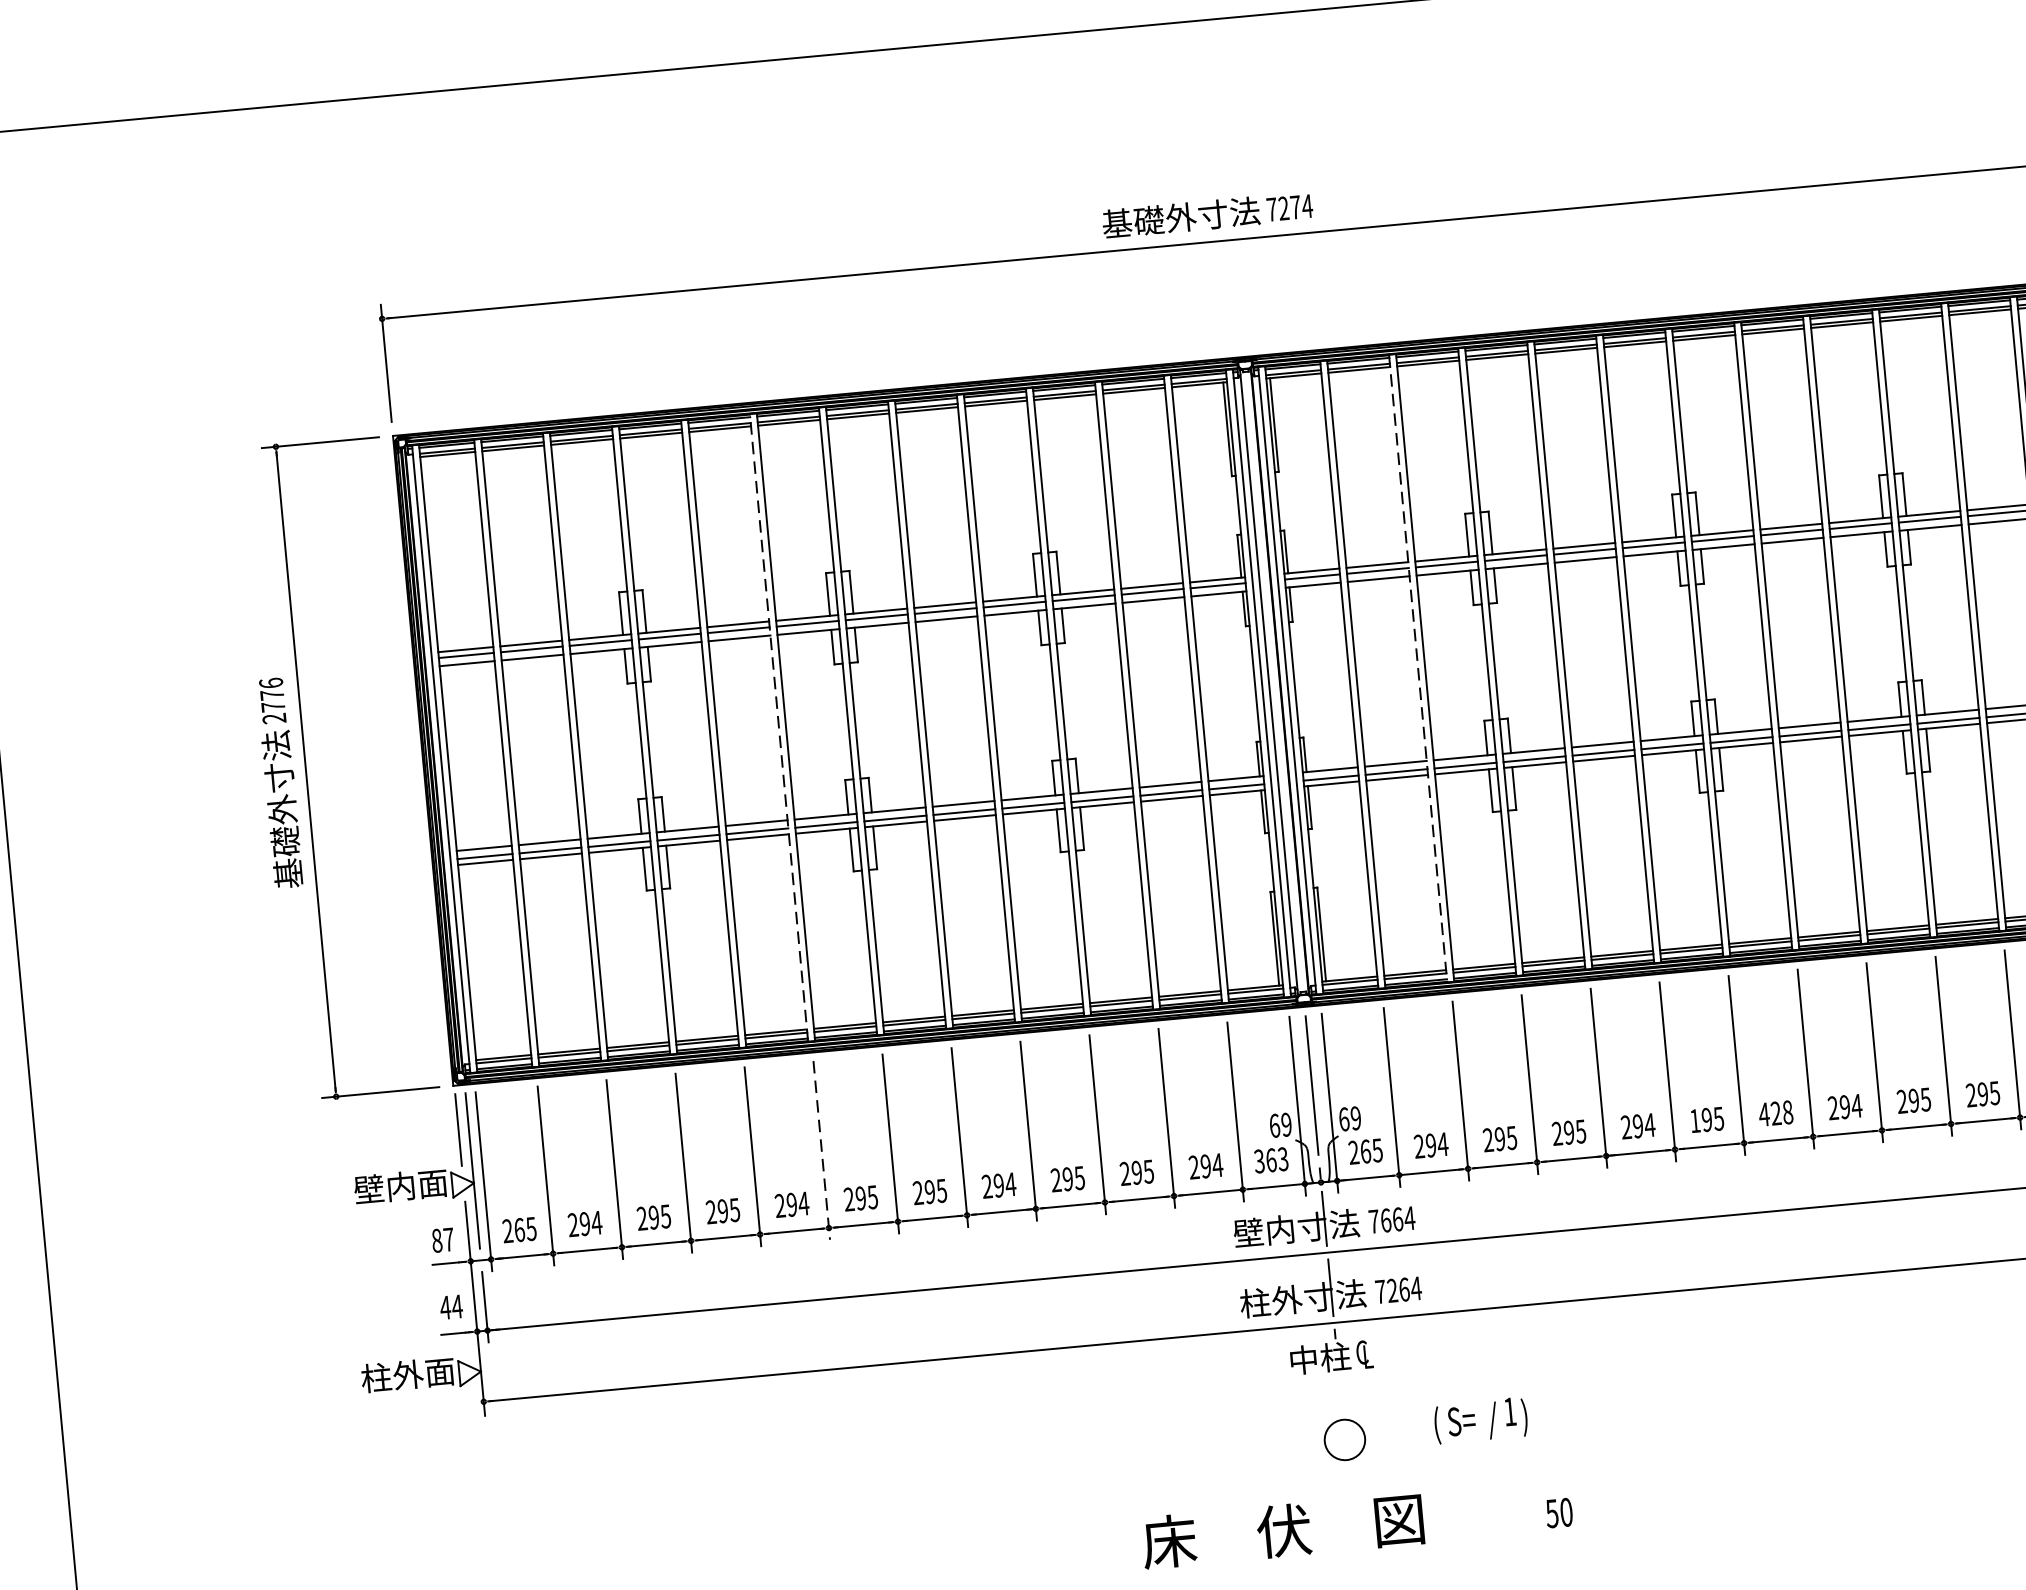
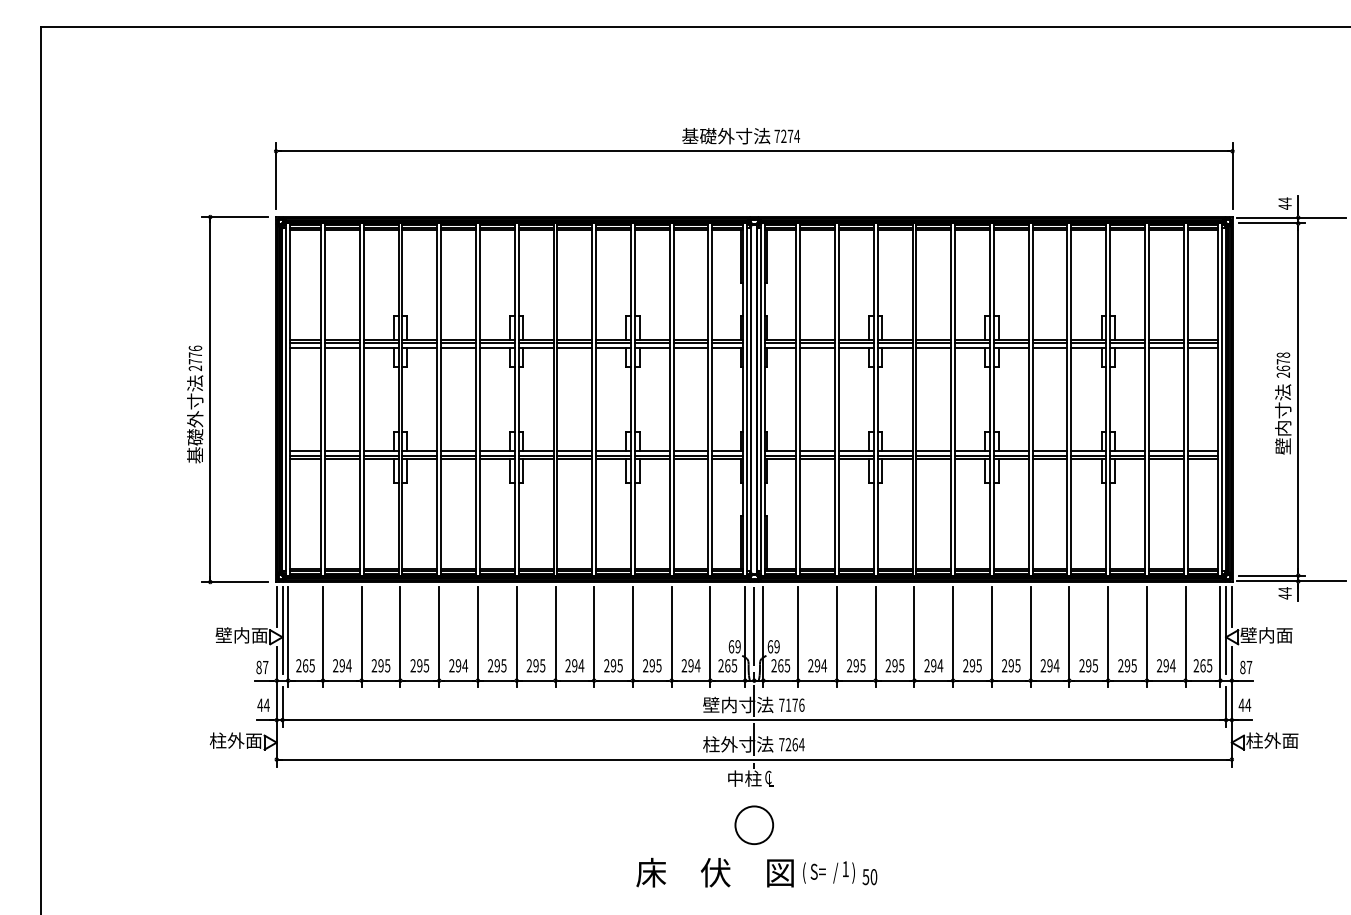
line: (1417, 670) -> (834, 400), dashed -> solid
line: (778, 727) -> (475, 399), dashed -> solid
text: (1774, 1113) -> (1010, 665), 428 -> 295
text: (1694, 1120) -> (965, 665), 195 -> 295
line: (821, 1151) -> (477, 637), dashed -> solid
text: (1270, 1159) -> (727, 665), 363 -> 265
text: (1398, 1218) -> (795, 704), 7664 -> 7176
text: (1479, 1420) -> (828, 872), moved
circle: (1345, 1440) -> (754, 825), size x1.67

